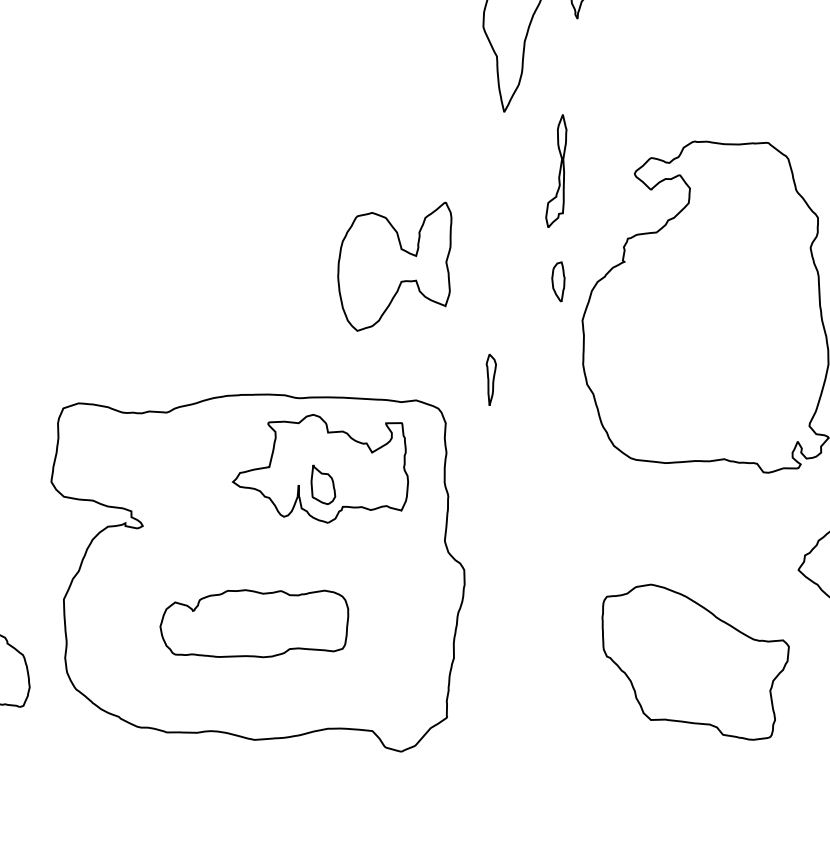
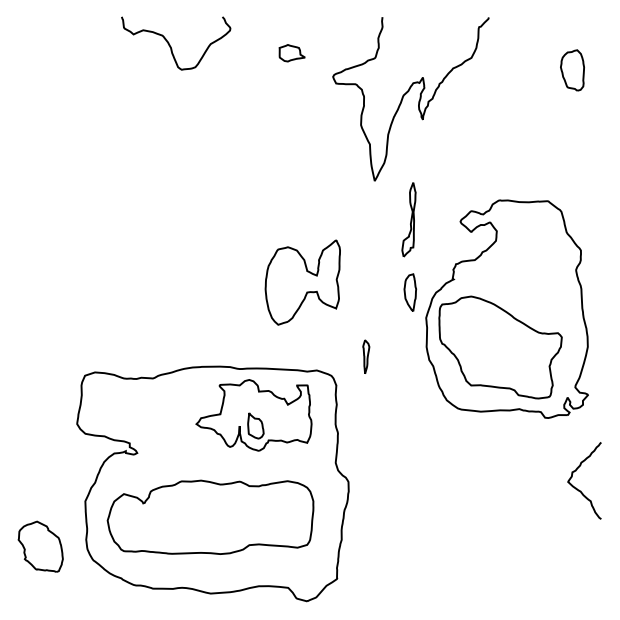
part: (558, 281) -> (410, 292), size x1.43
part: (254, 622) -> (210, 516), size x1.67
part: (695, 662) -> (500, 347), moved

